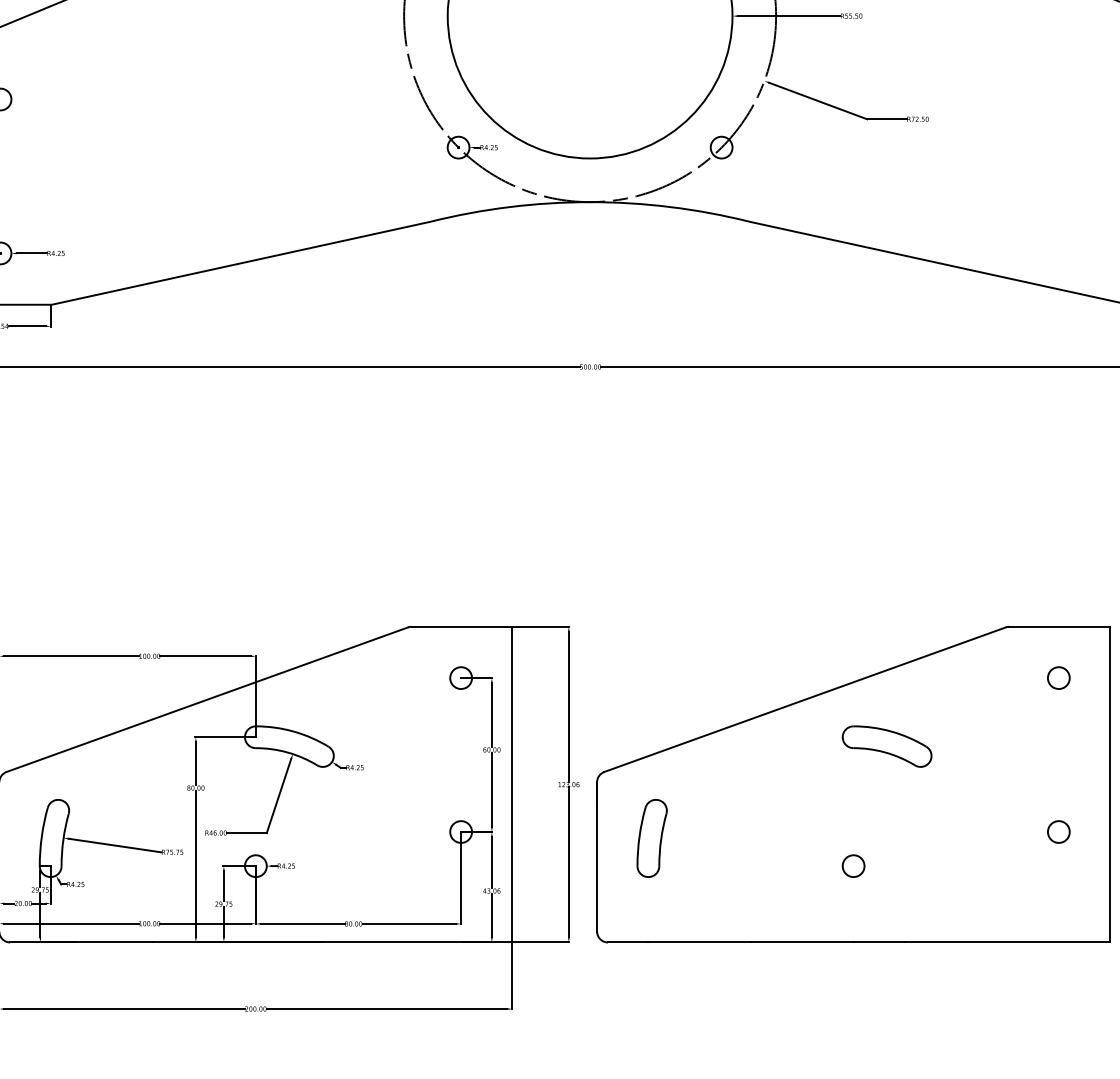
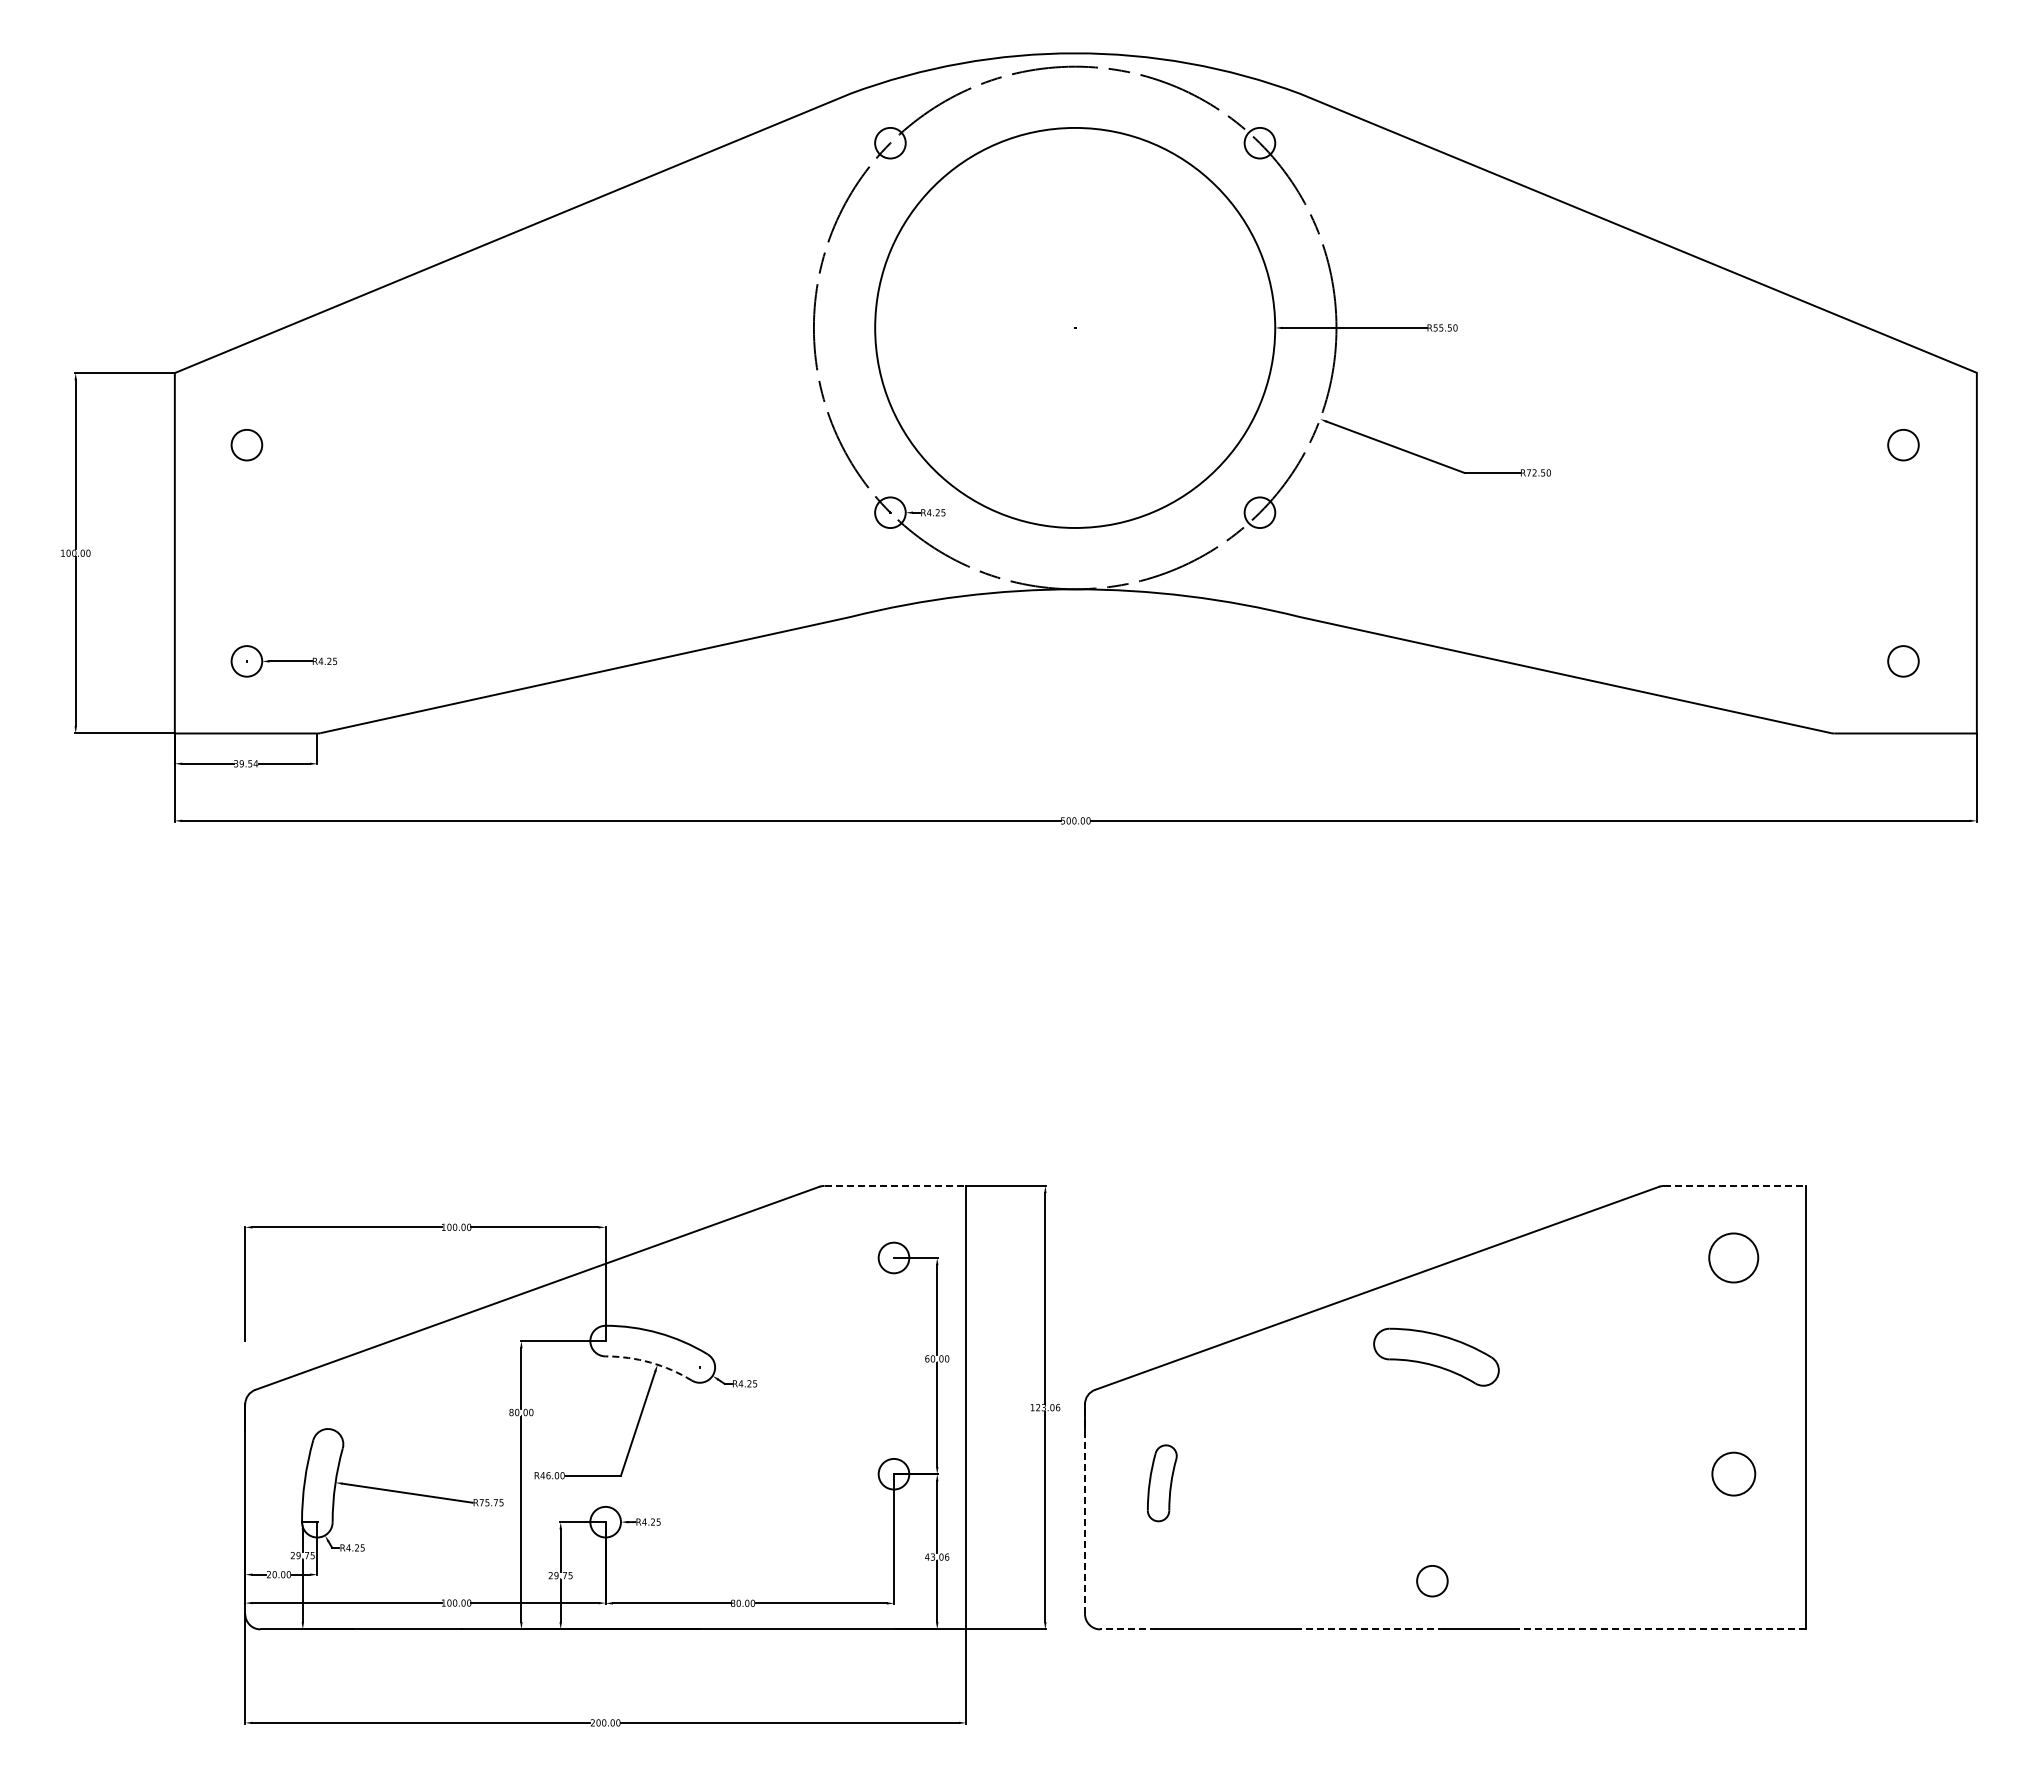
line: (462, 626) -> (895, 1185), solid -> dashed
line: (1060, 626) -> (1735, 1185), solid -> dashed
circle: (1058, 677) -> (1733, 1257), size x1.6
part: (887, 746) -> (1436, 1356), moved
arc: (287, 752) -> (650, 1362), solid -> dashed
circle: (1058, 832) -> (1733, 1474), size x1.4
part: (651, 838) -> (1161, 1483), size x0.7
line: (597, 857) -> (1085, 1509), solid -> dashed
circle: (853, 866) -> (1432, 1581), moved
line: (628, 942) -> (1128, 1629), solid -> dashed
line: (801, 942) -> (1372, 1629), solid -> dashed
line: (1007, 942) -> (1661, 1629), solid -> dashed

